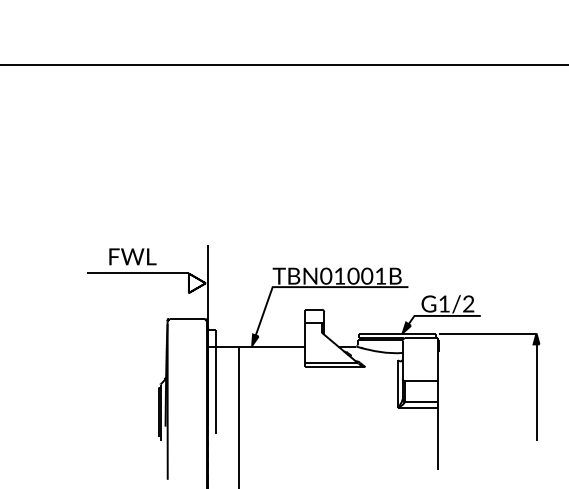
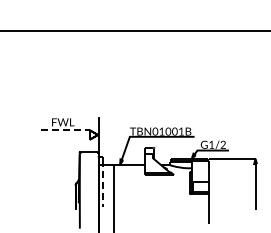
line: (139, 273) -> (66, 130), solid -> dashed
line: (217, 387) -> (103, 184), solid -> dashed

